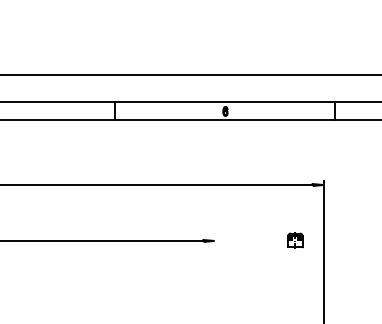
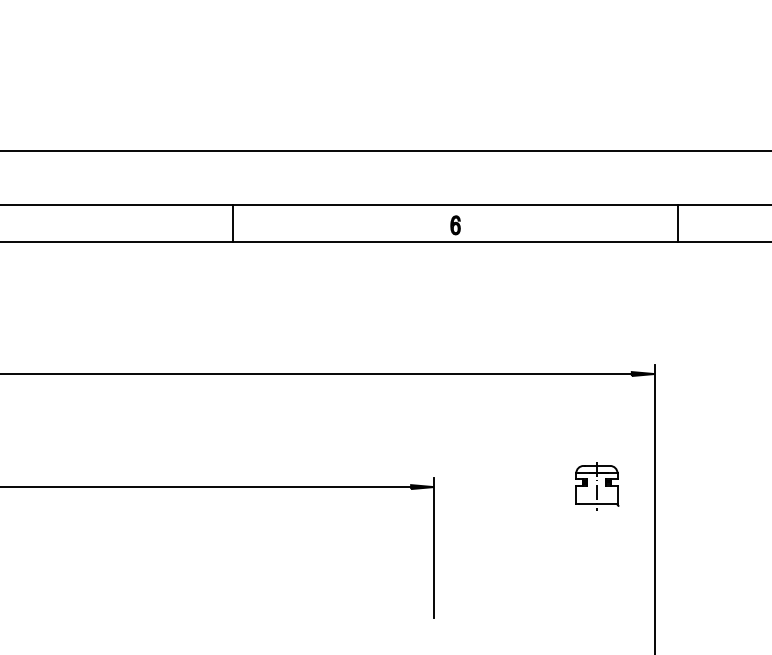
part: (295, 240) -> (597, 486), size x1.43
line: (214, 270) -> (433, 546), added

